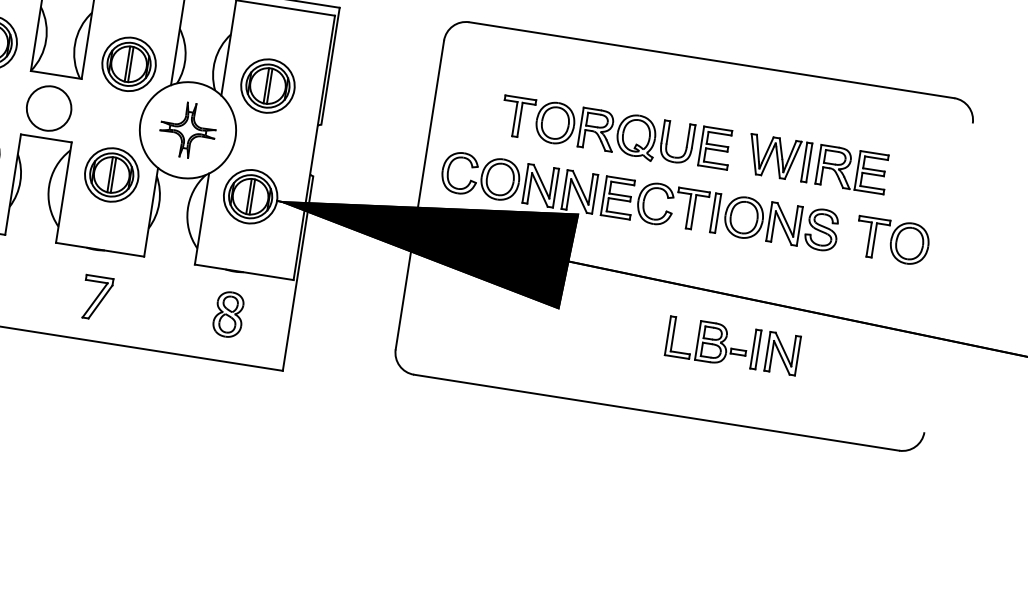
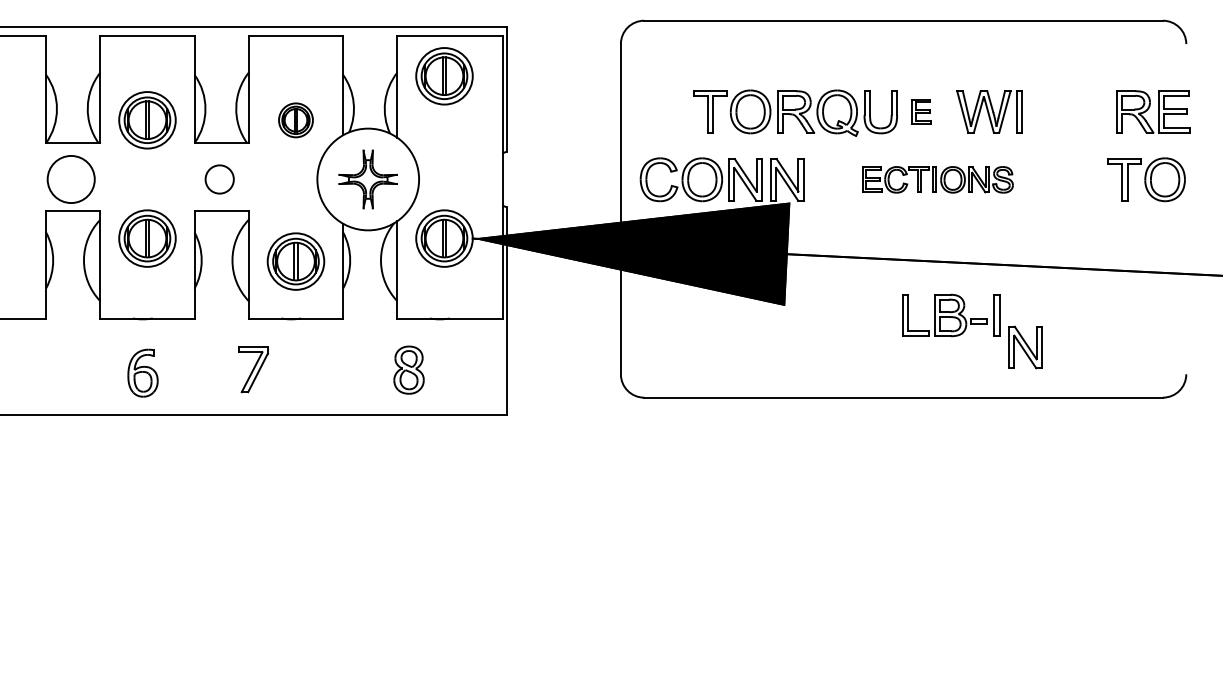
part: (128, 64) -> (295, 120), size x0.6
part: (267, 86) -> (444, 76), moved
circle: (48, 108) -> (219, 179), size x0.6
part: (715, 147) -> (921, 111), size x0.6
part: (852, 169) -> (1153, 111), moved
part: (111, 174) -> (295, 261), moved
part: (720, 213) -> (937, 179), size x0.6
part: (892, 240) -> (1146, 179), moved
part: (96, 298) -> (253, 369), moved
part: (228, 313) -> (408, 369), moved
part: (782, 353) -> (1025, 347), moved

